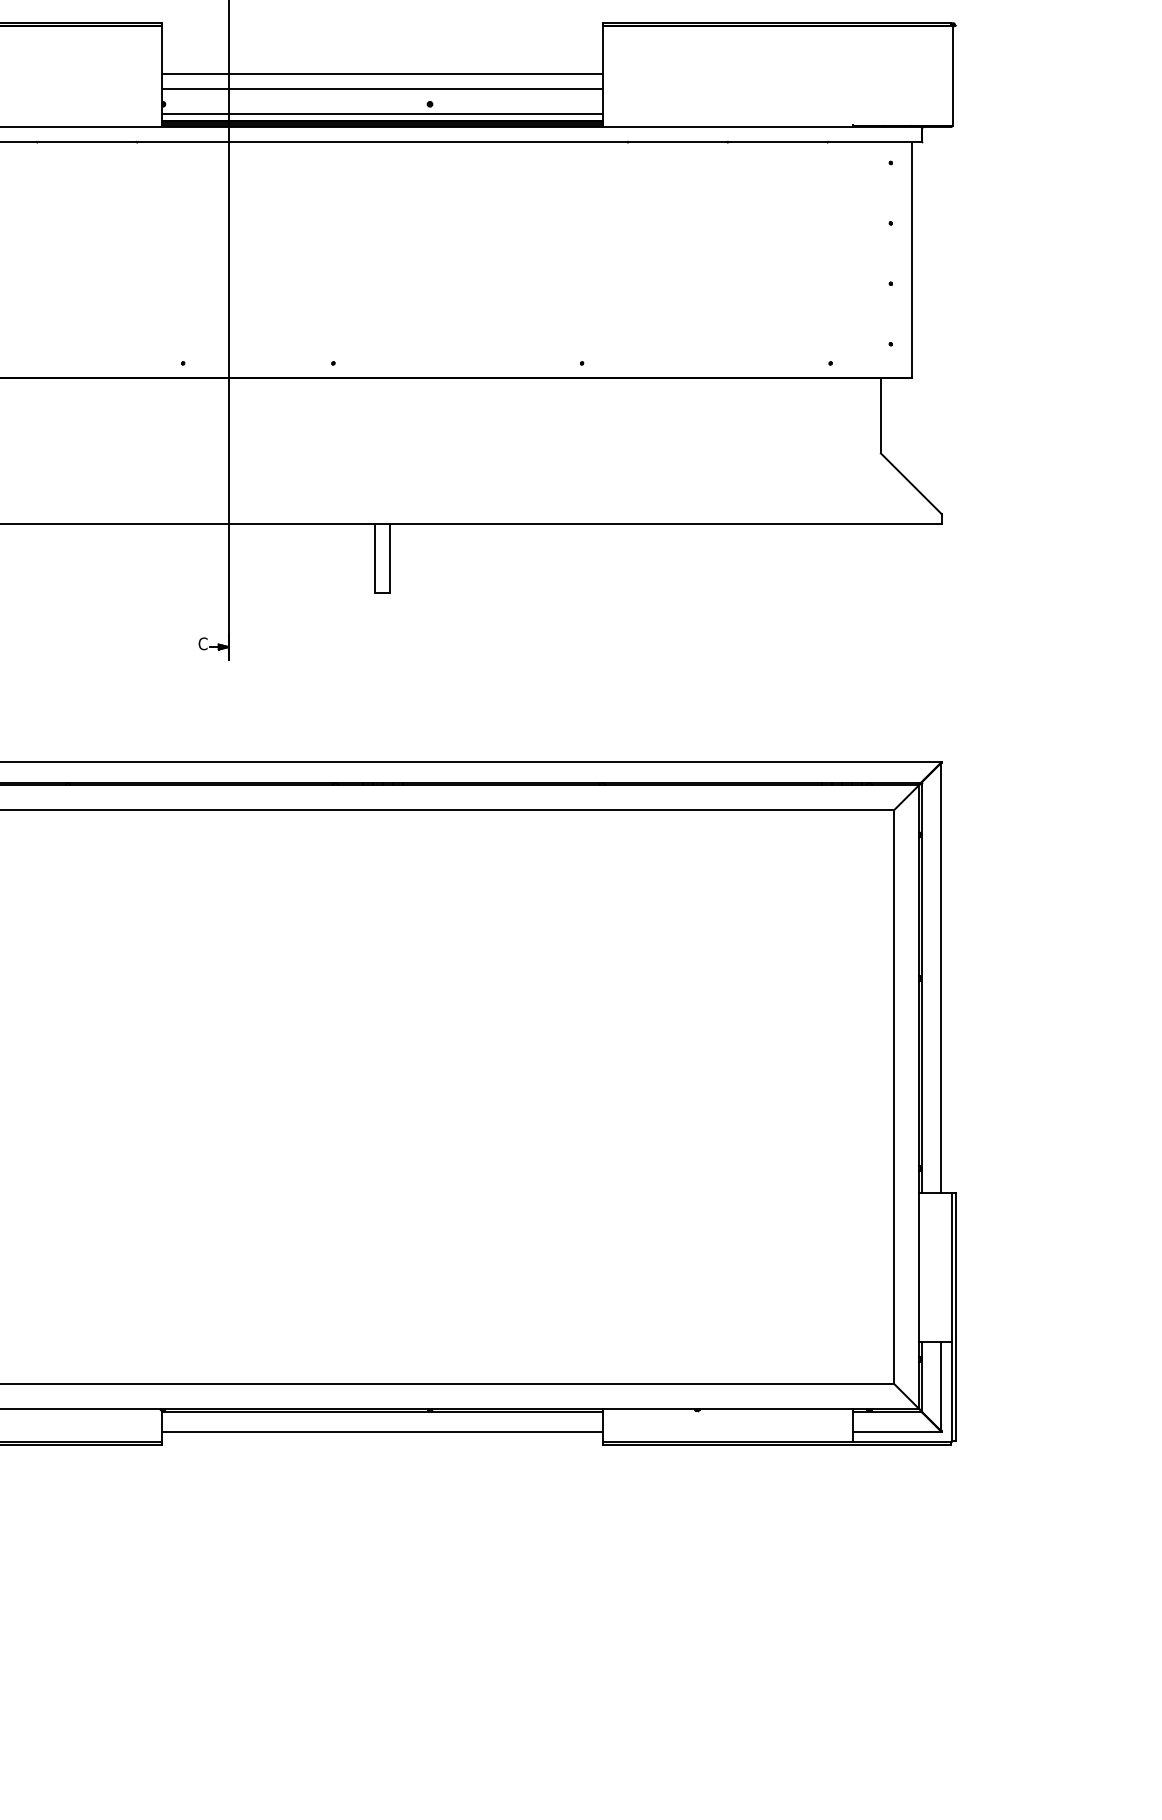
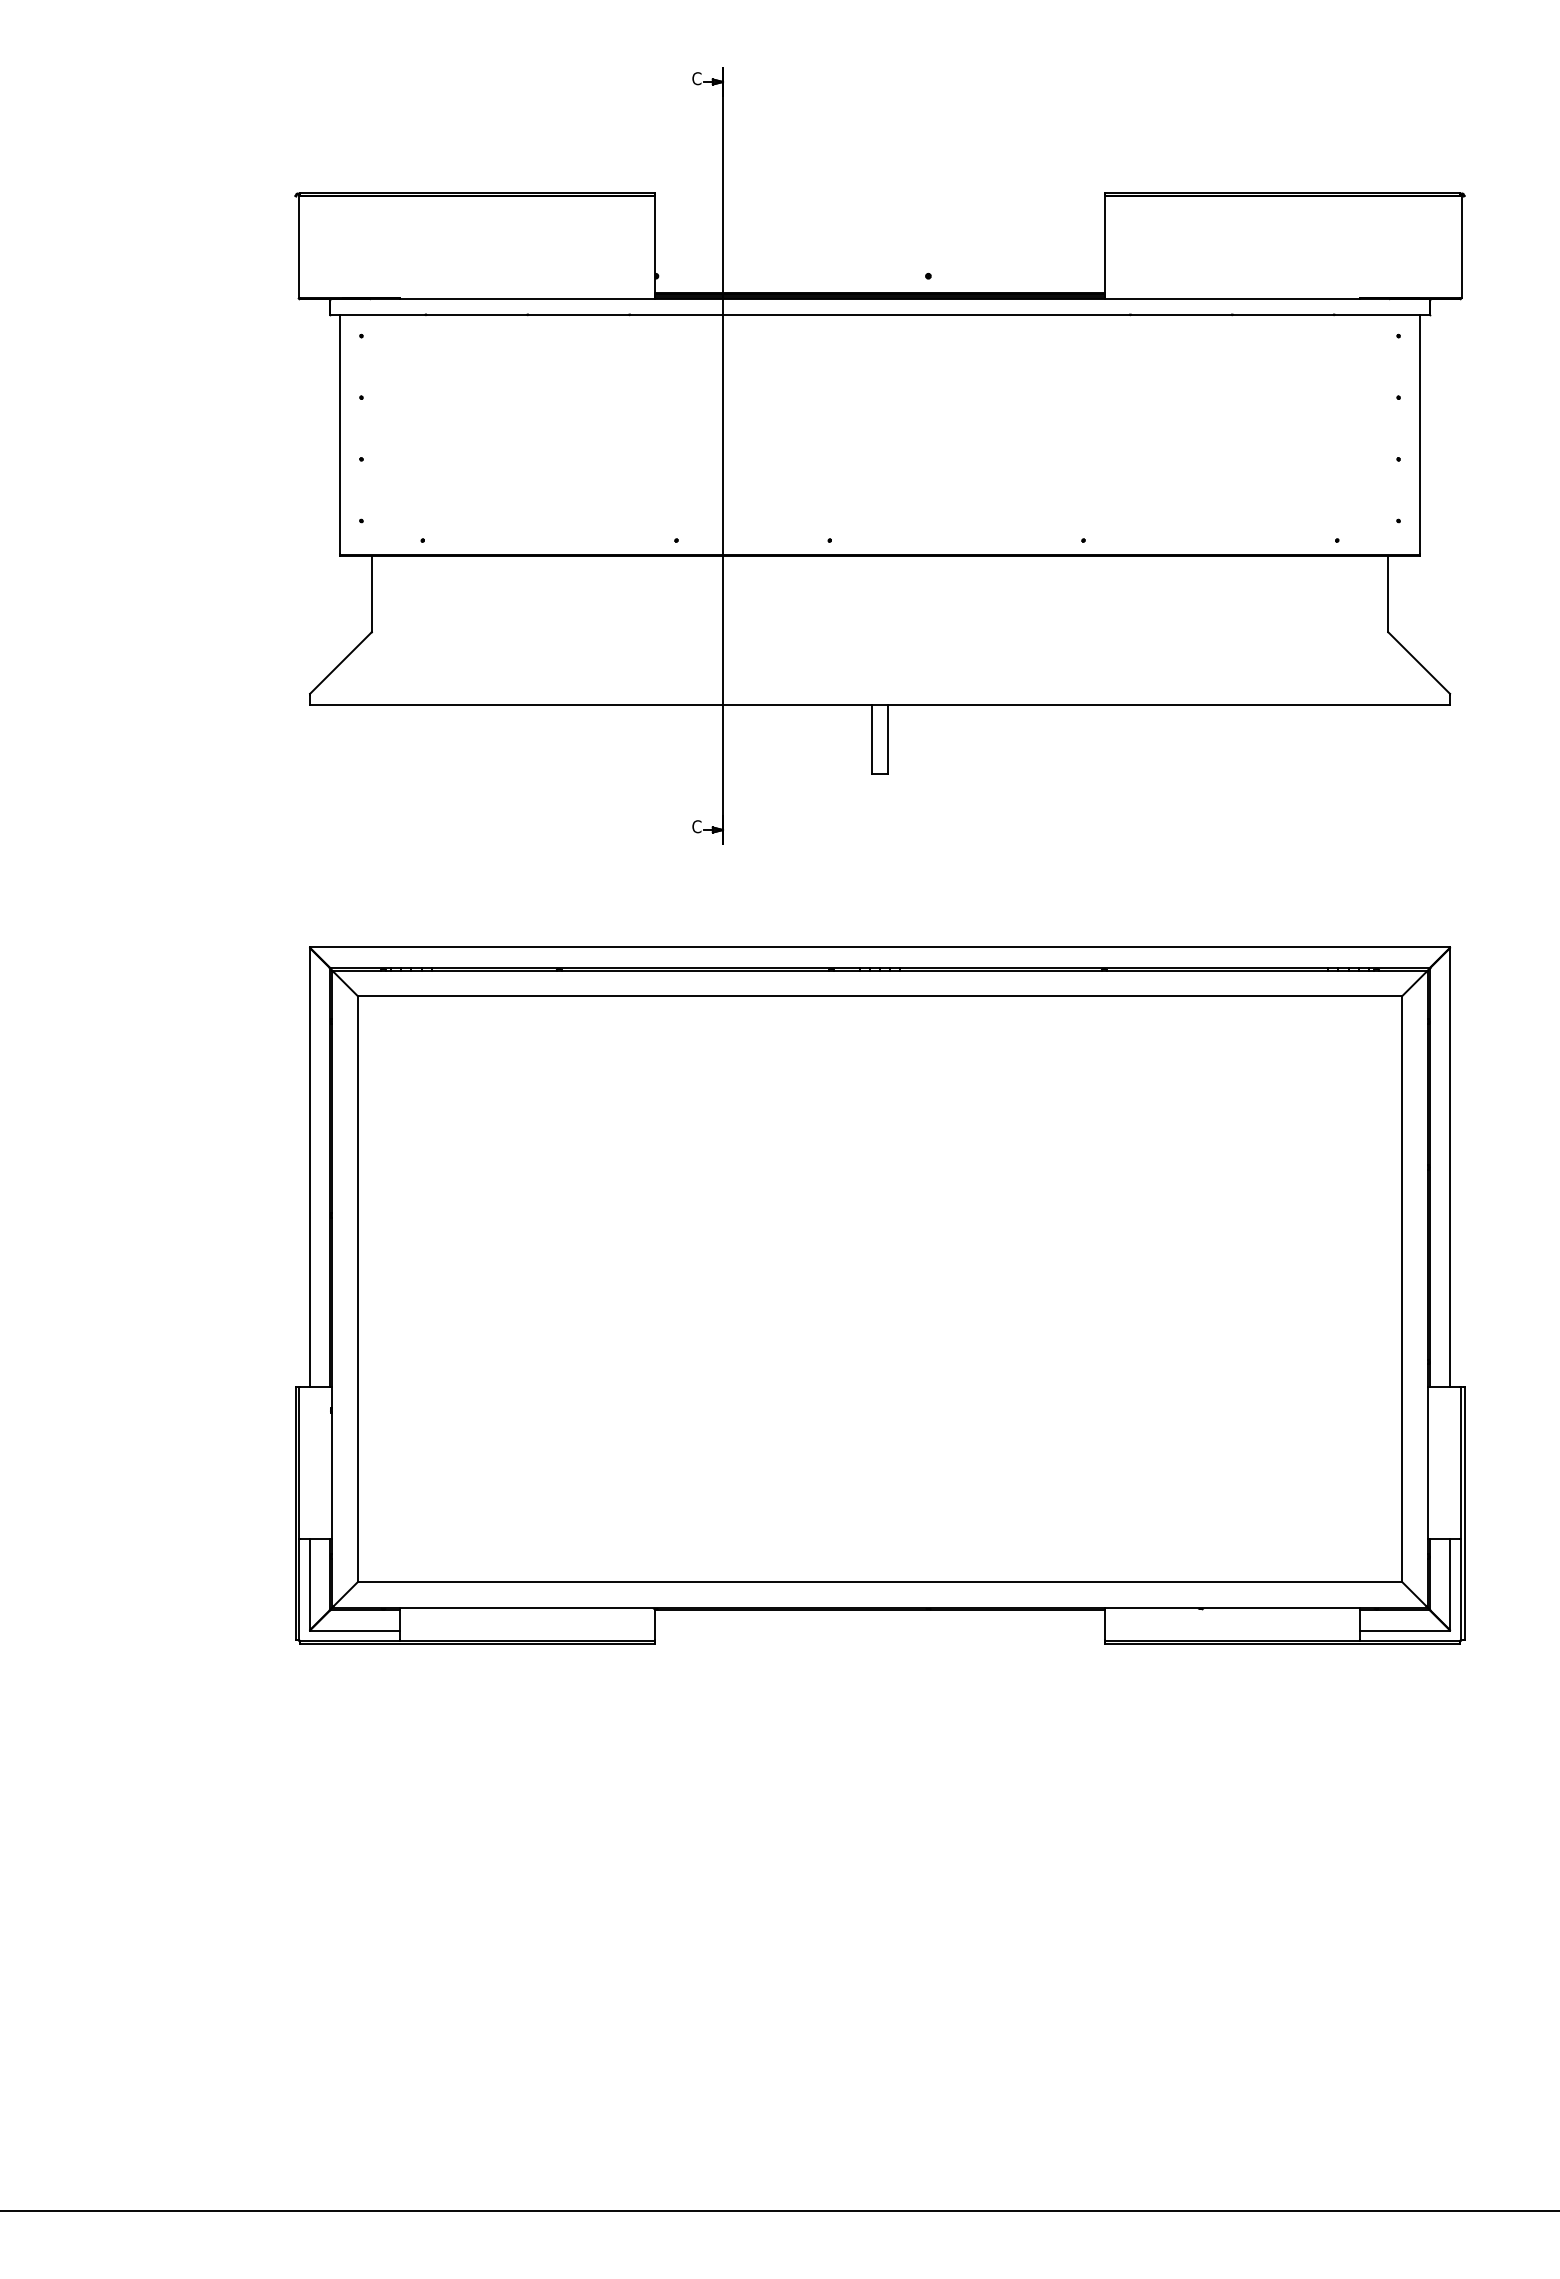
line: (382, 73) -> (879, 244), removed
line: (382, 88) -> (879, 260), removed
line: (382, 114) -> (879, 286), removed
line: (382, 1431) -> (879, 1630), removed

